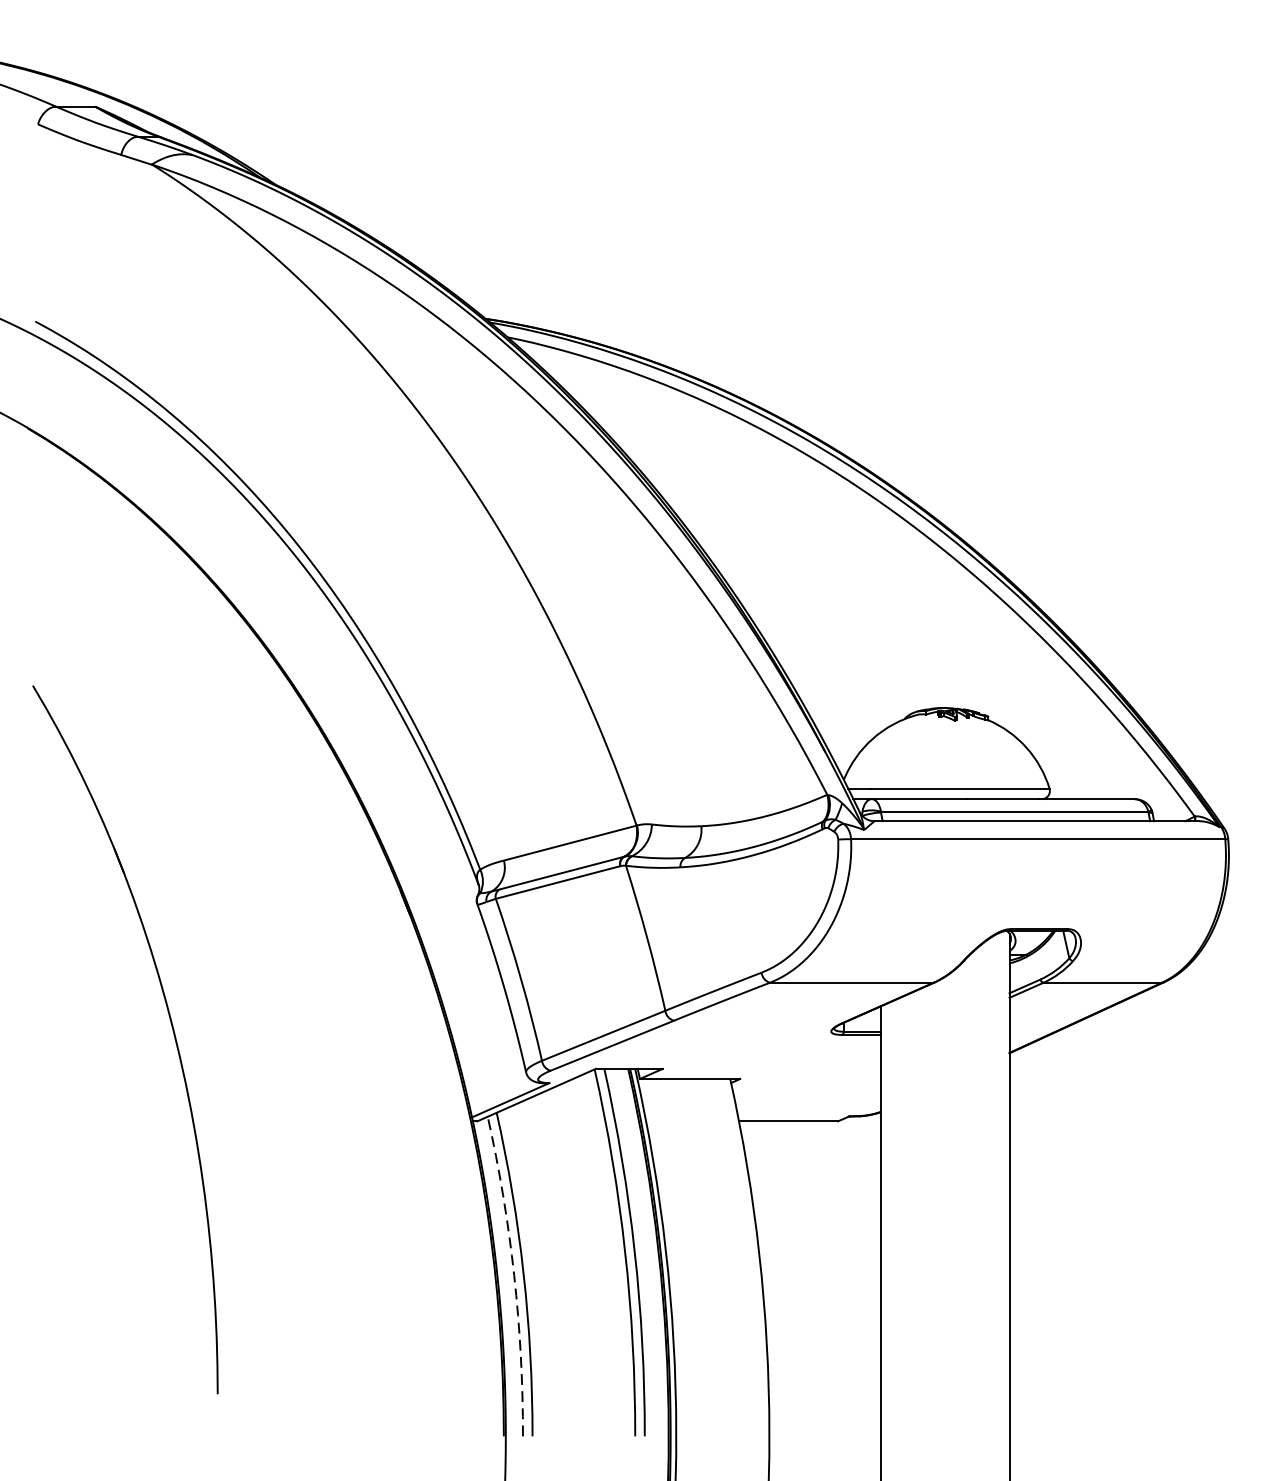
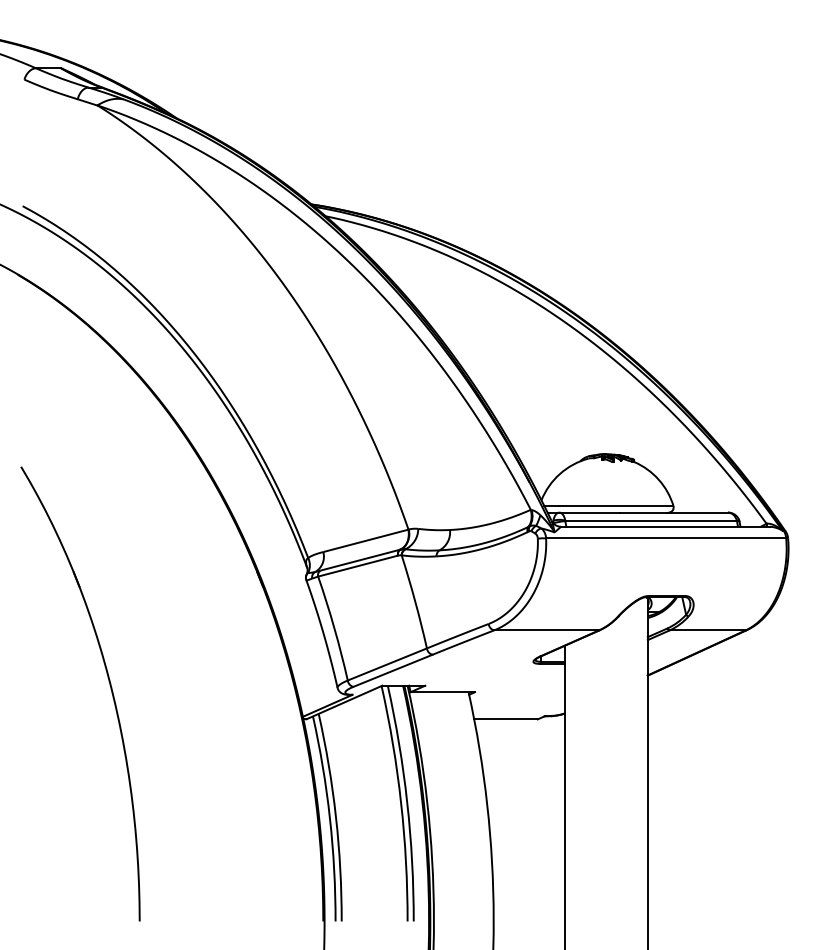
part: (170, 1026) -> (109, 685), moved
arc: (513, 1275) -> (329, 818), dashed -> solid

